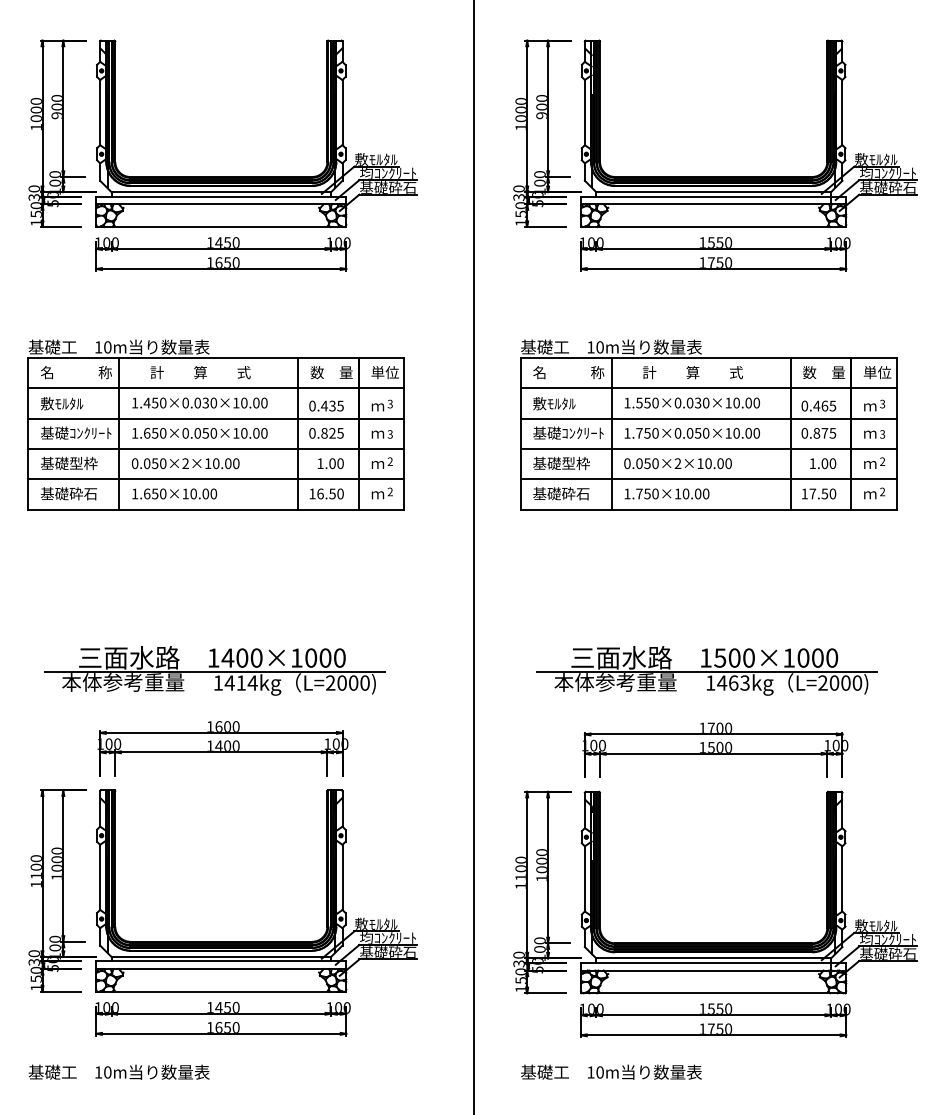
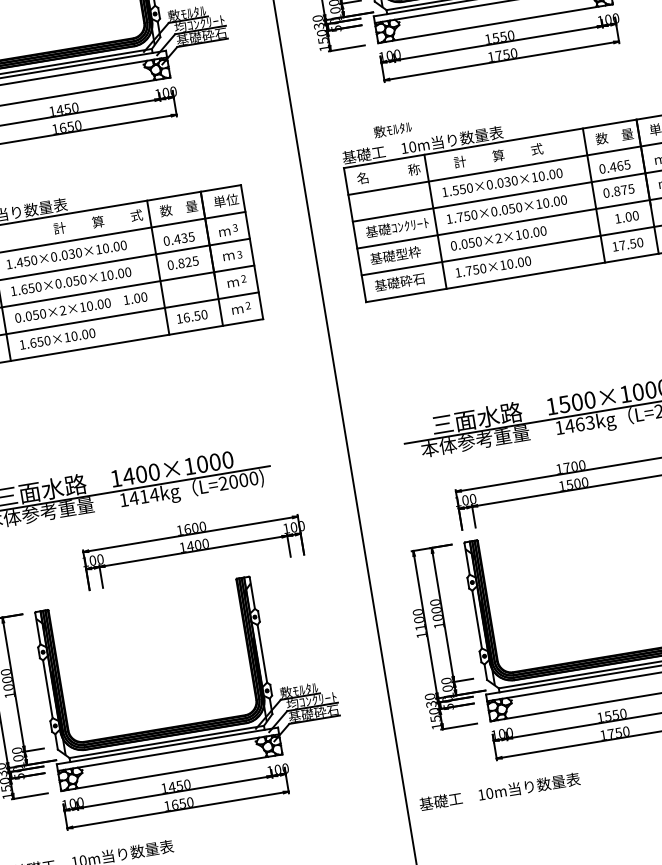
text: (200, 372) -> (98, 221), moved
text: (554, 403) -> (392, 129), moved
text: (330, 463) -> (135, 298), moved
part: (222, 748) -> (193, 547), moved
text: (611, 1071) -> (499, 791), moved

